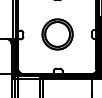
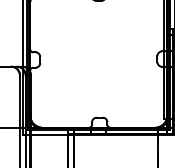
part: (57, 34) -> (98, 59), removed

